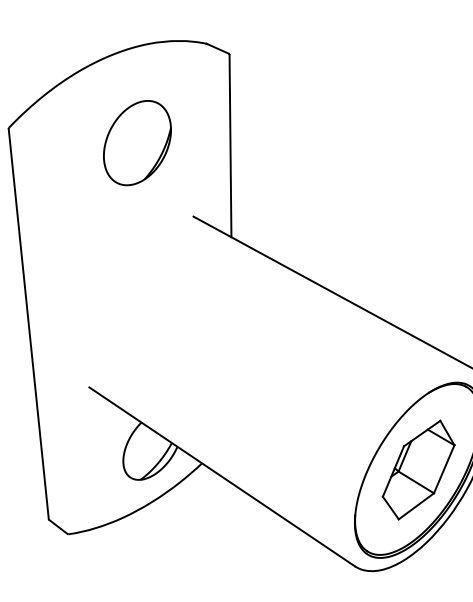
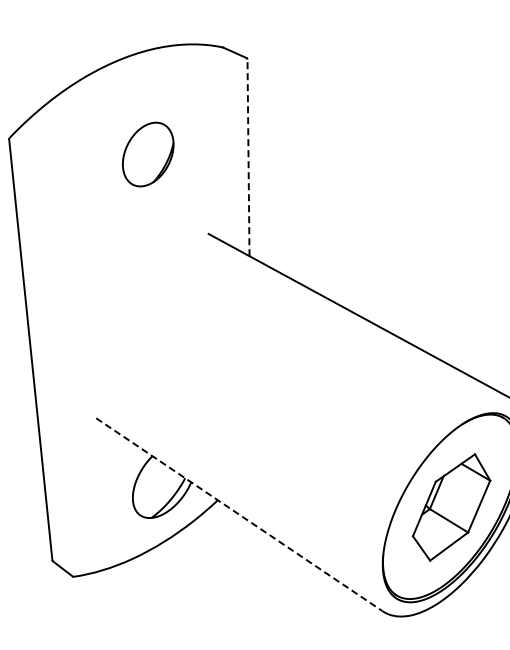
part: (137, 143) -> (148, 154), size x0.7
line: (230, 145) -> (248, 157), solid -> dashed
line: (222, 476) -> (239, 514), solid -> dashed

